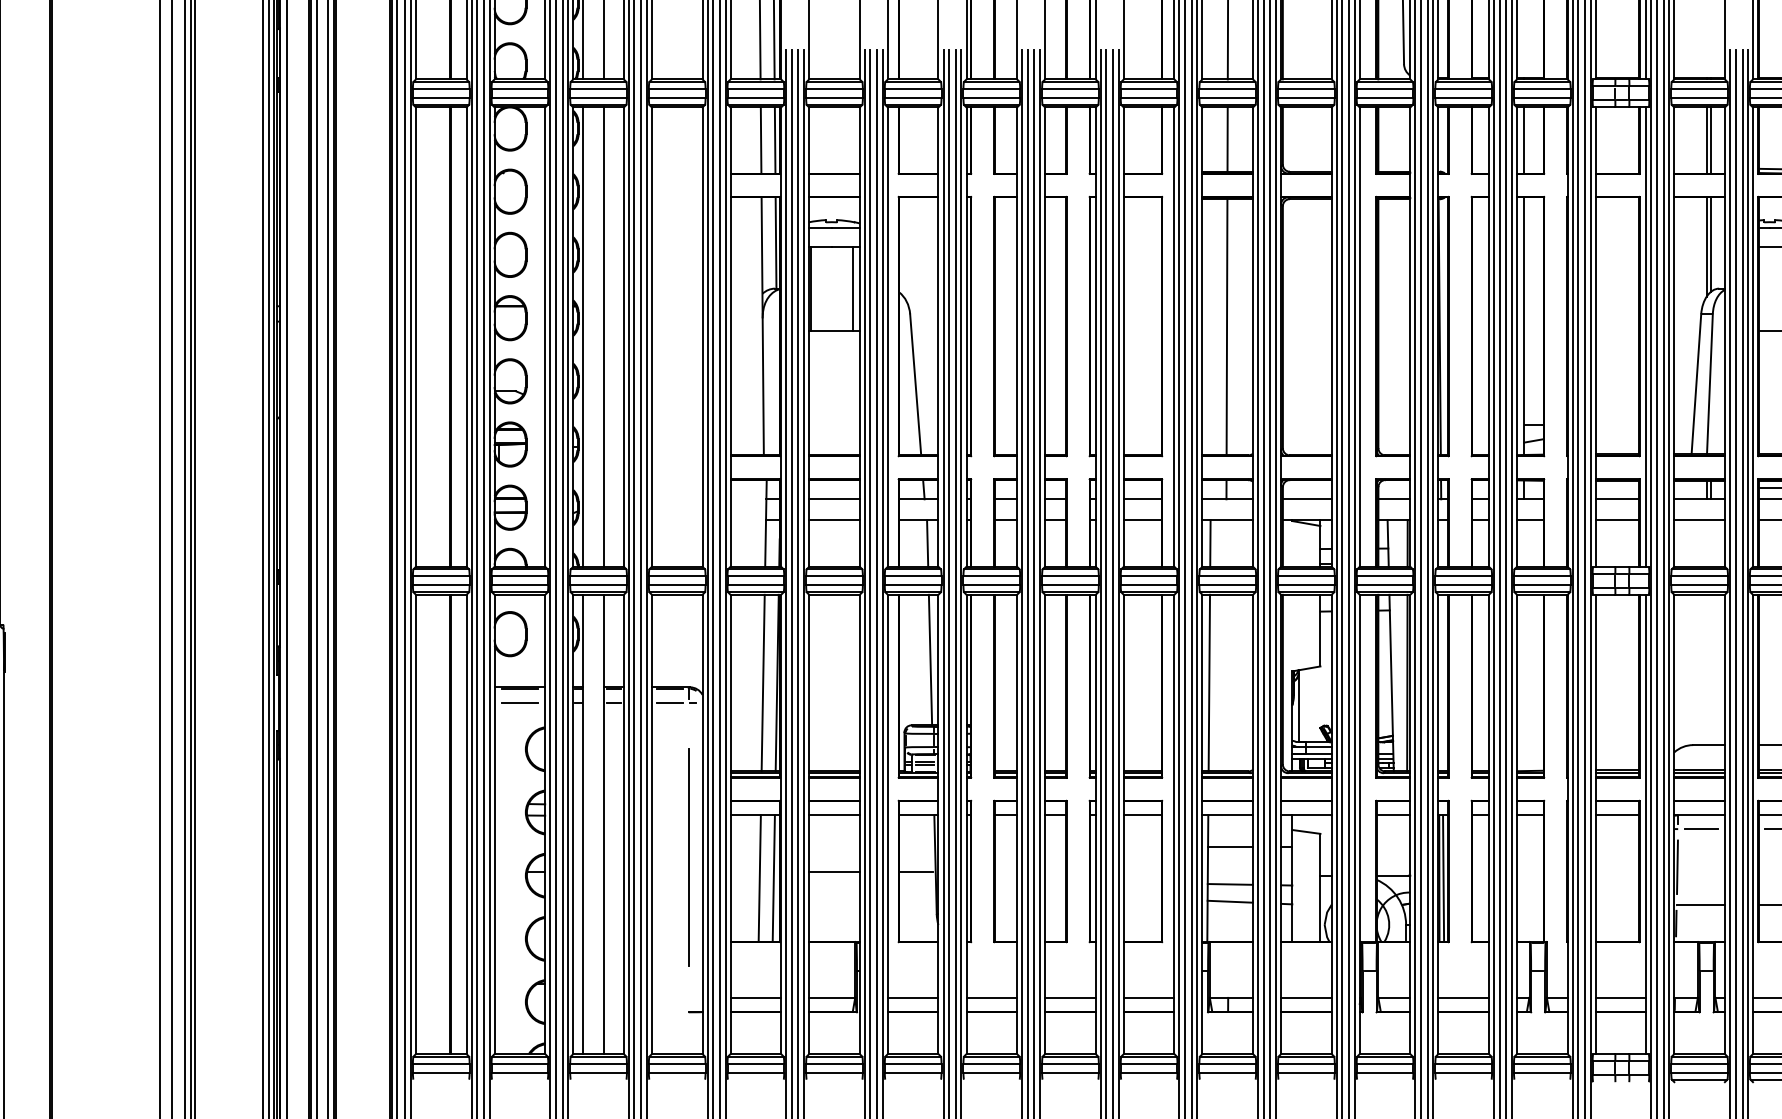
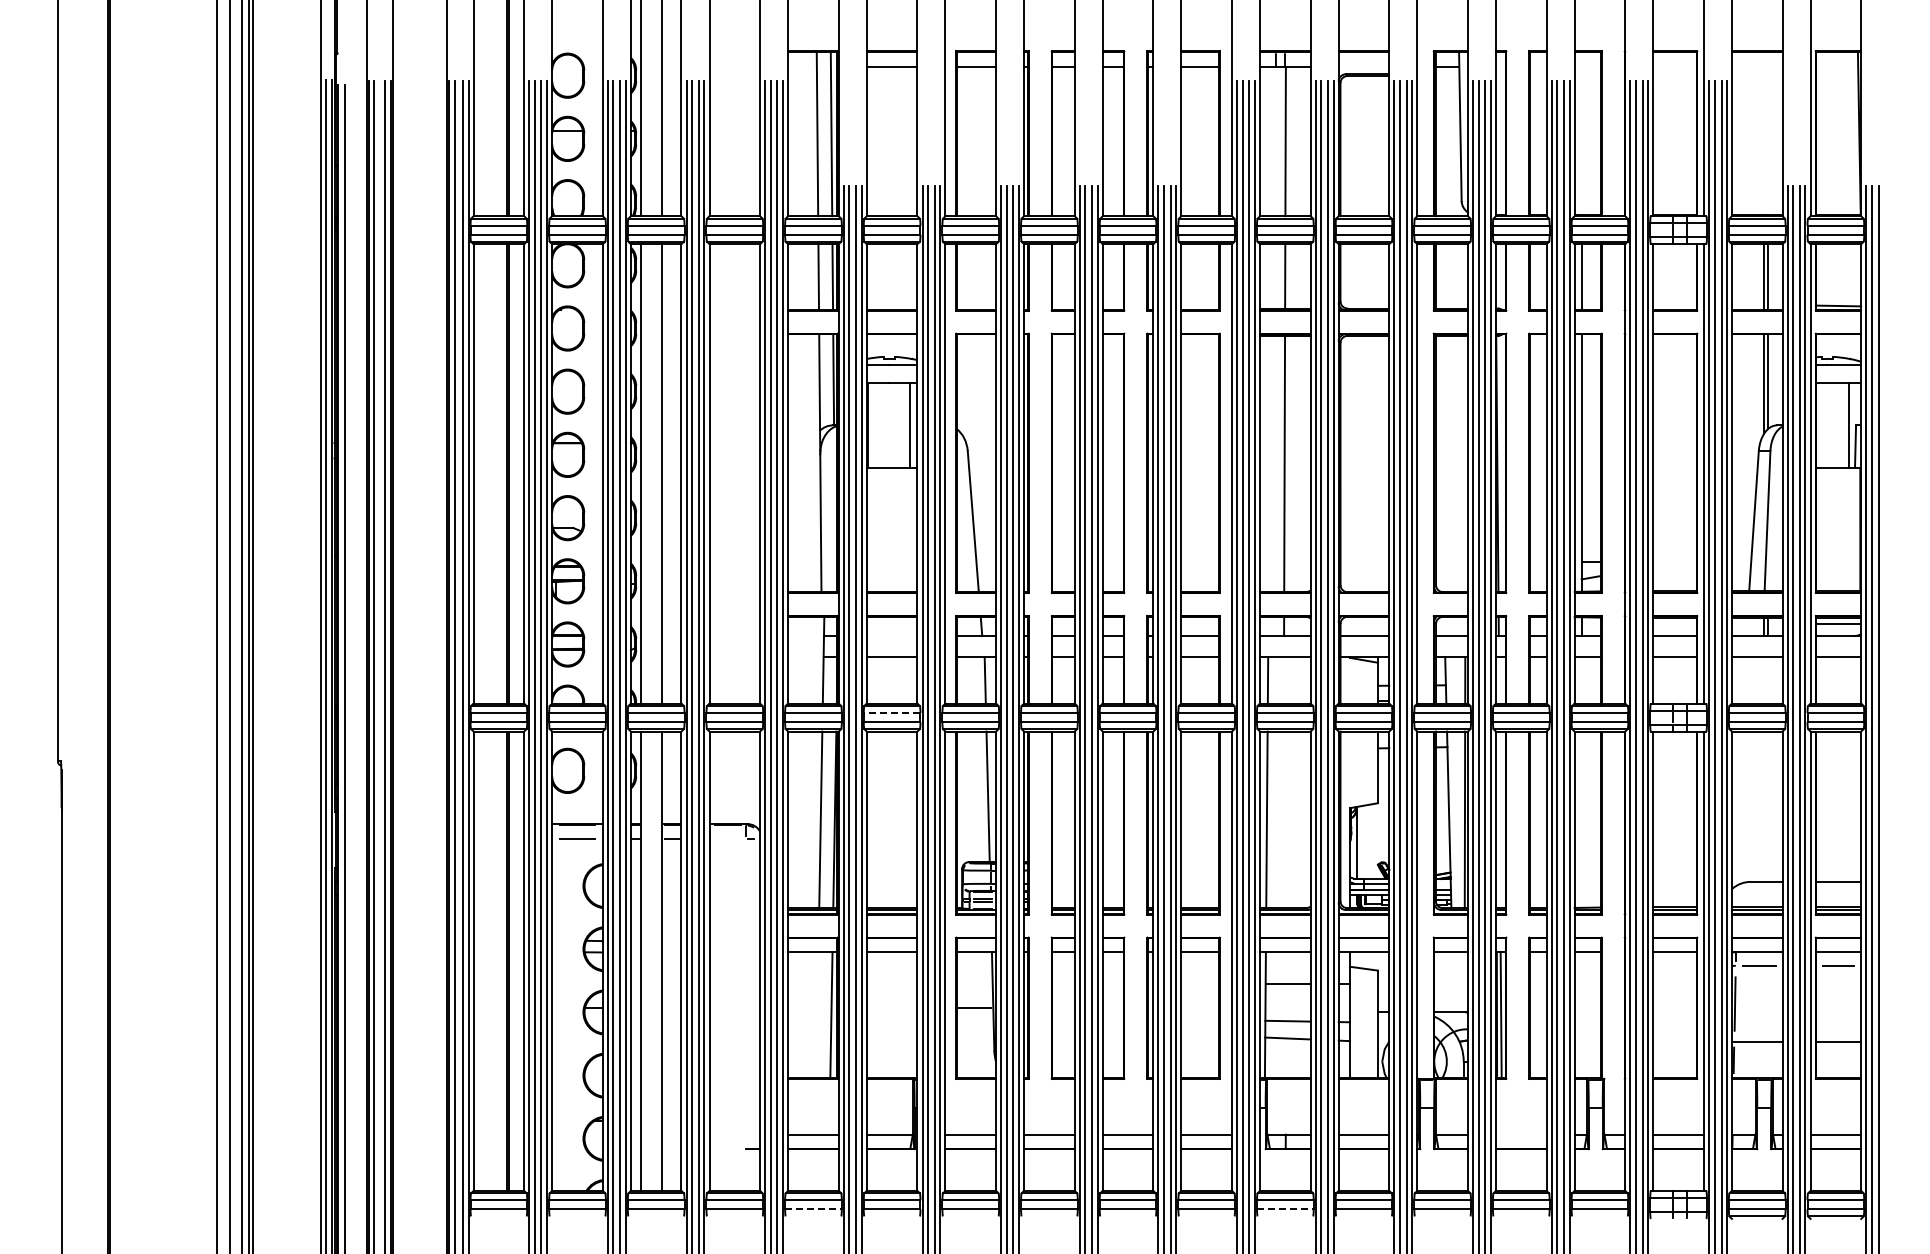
line: (833, 499) -> (891, 636), removed
line: (833, 576) -> (891, 713), solid -> dashed
line: (669, 702) -> (727, 839), removed
line: (687, 857) -> (745, 994), removed
line: (833, 871) -> (891, 1008), removed
line: (759, 878) -> (817, 1015), removed
line: (1463, 997) -> (1521, 1134), removed
line: (755, 1072) -> (813, 1209), solid -> dashed
line: (1227, 1072) -> (1285, 1209), solid -> dashed

